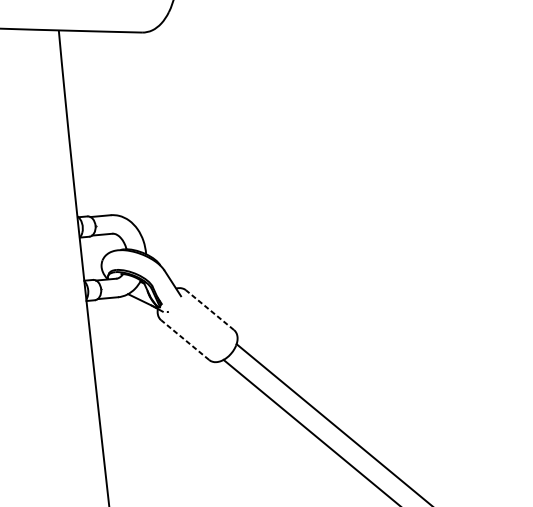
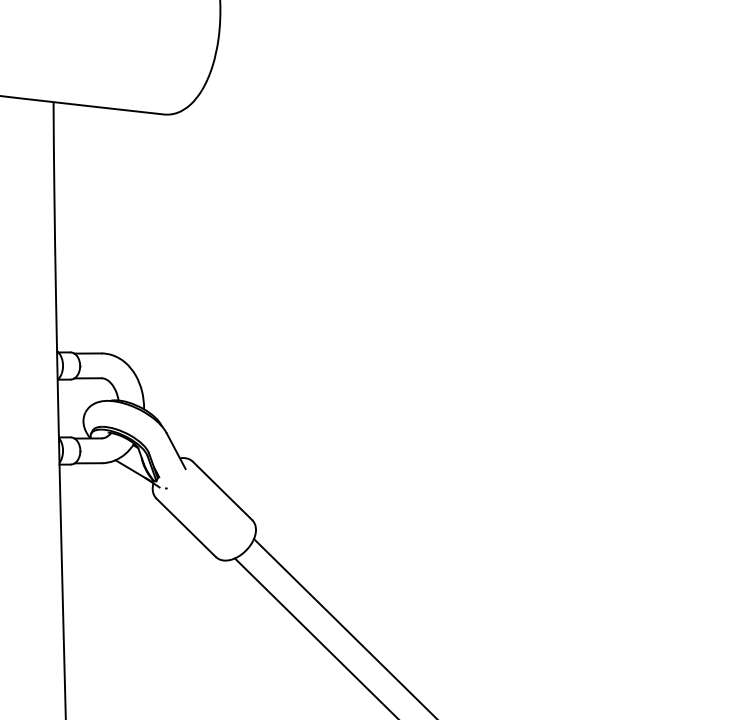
line: (209, 309) -> (222, 490), dashed -> solid
line: (185, 339) -> (186, 527), dashed -> solid

